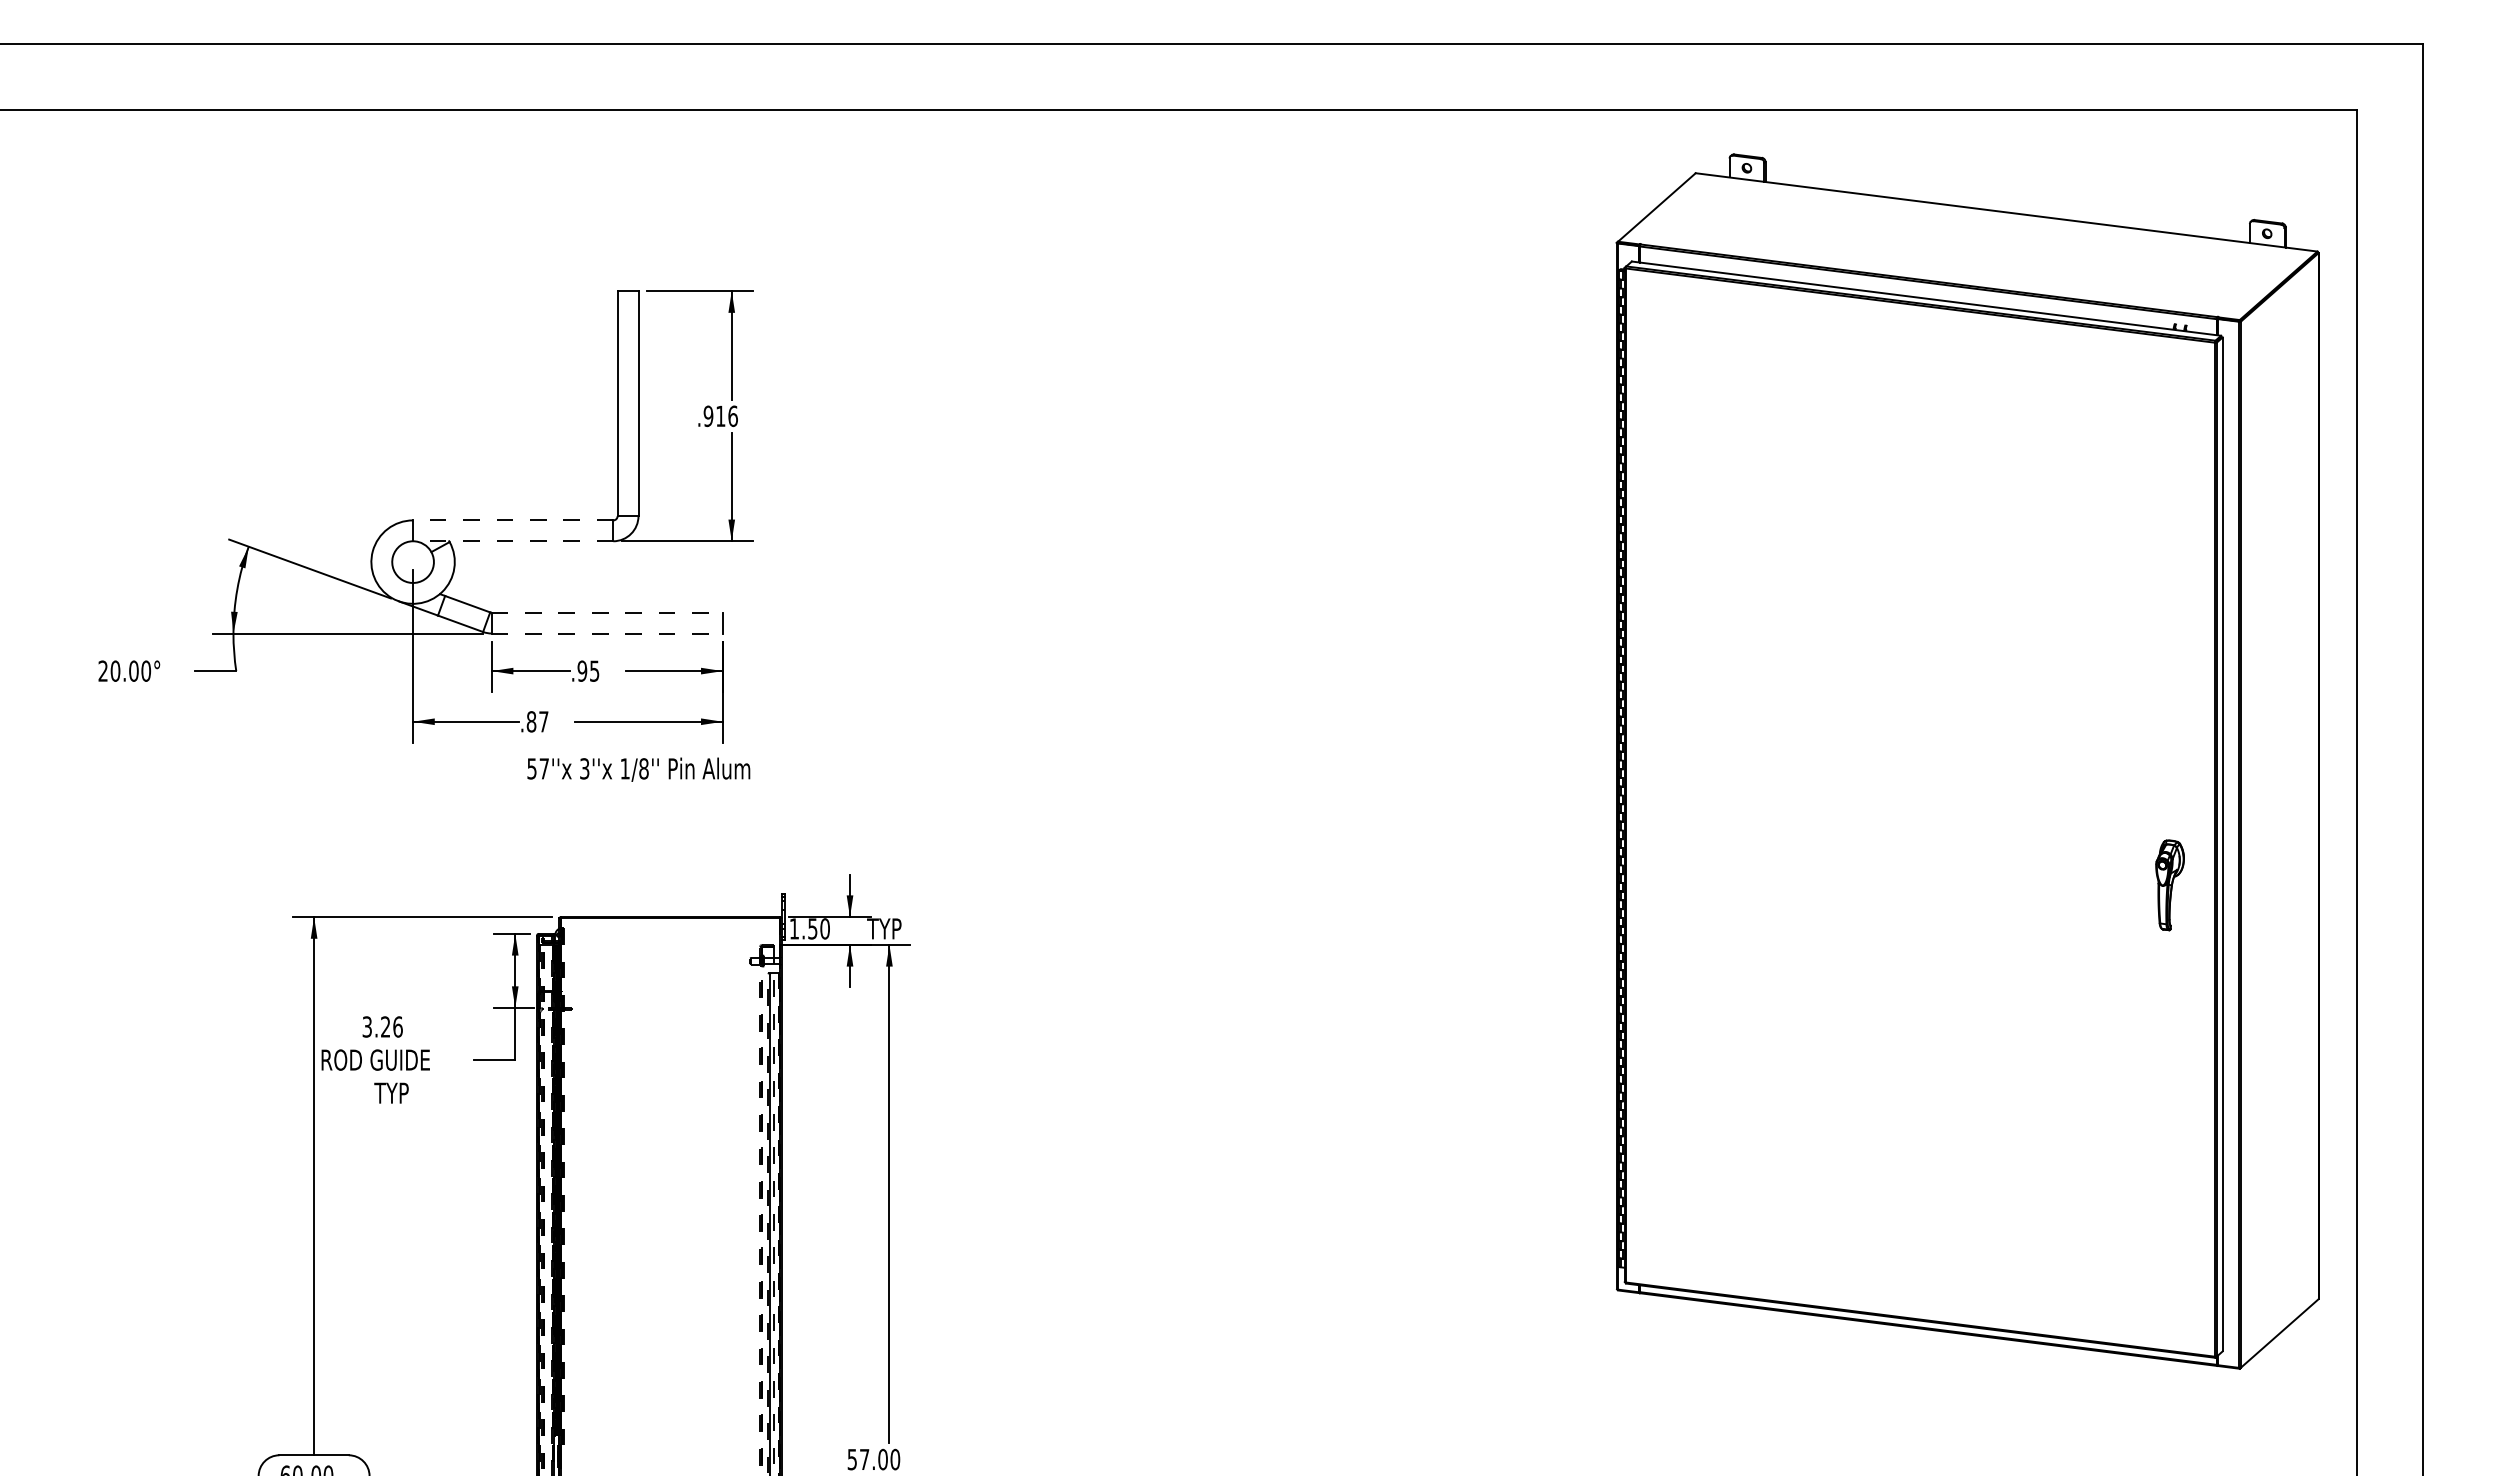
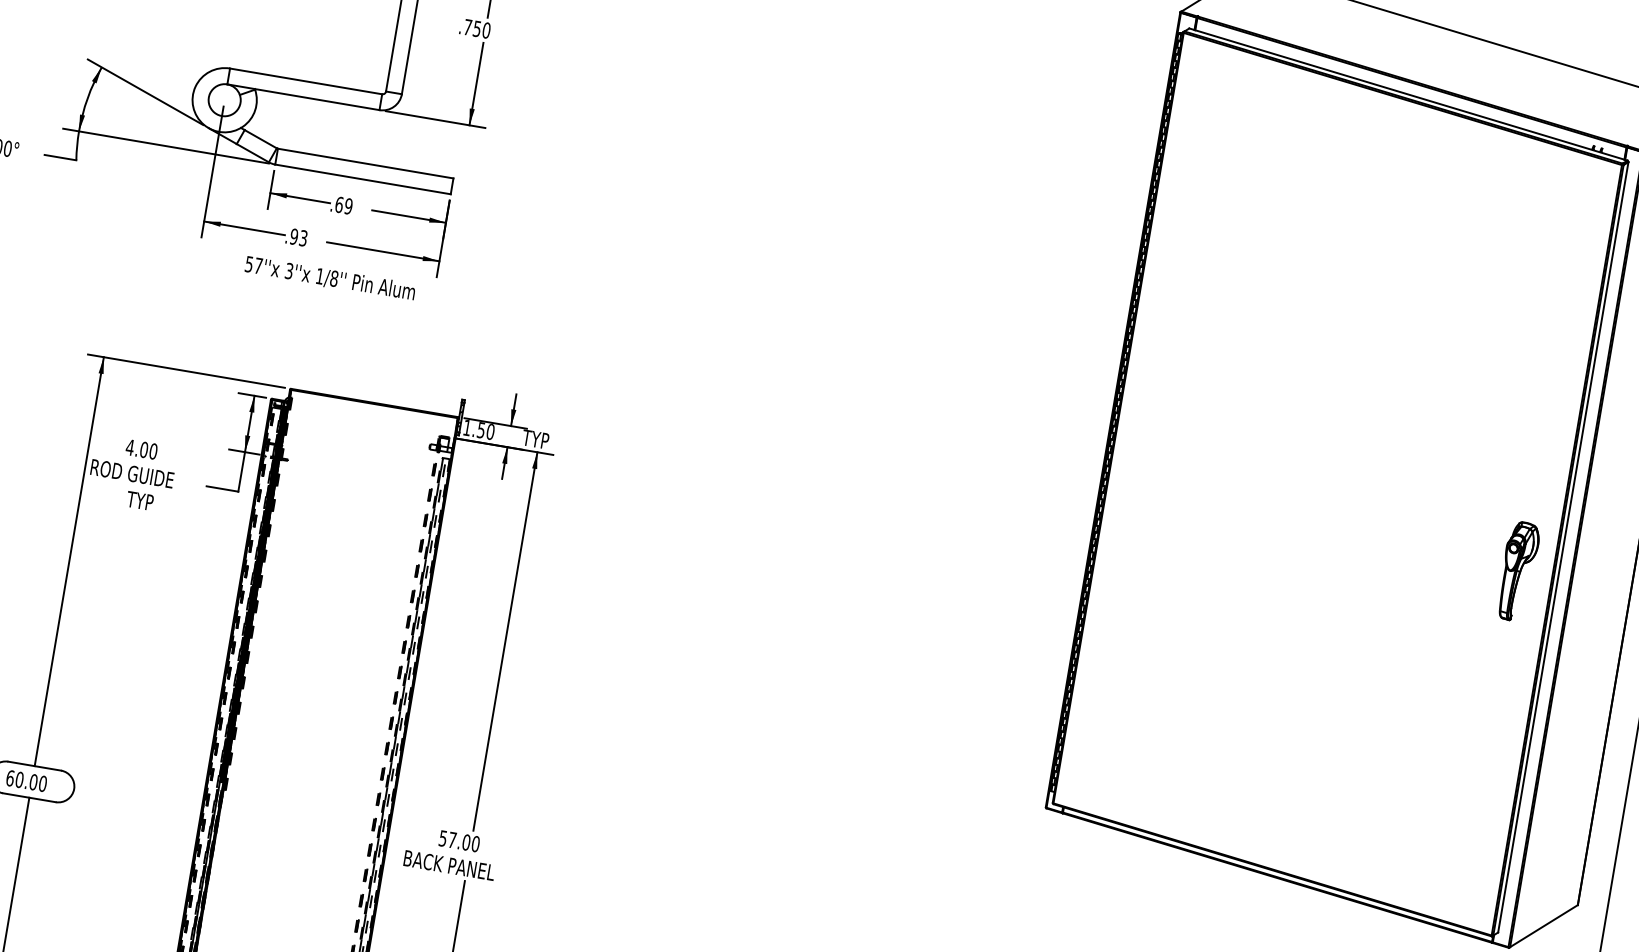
text: (720, 416) -> (476, 29), .916 -> .750
line: (512, 520) -> (305, 81), dashed -> solid
line: (512, 541) -> (302, 97), dashed -> solid
line: (607, 612) -> (365, 163), dashed -> solid
line: (607, 633) -> (363, 179), dashed -> solid
text: (588, 670) -> (344, 205), .95 -> .69
text: (537, 721) -> (298, 237), .87 -> .93
text: (638, 769) -> (330, 278), moved
part: (2169, 885) -> (1517, 571), size x1.43
text: (382, 1026) -> (141, 449), 3.26 -> 4.00

